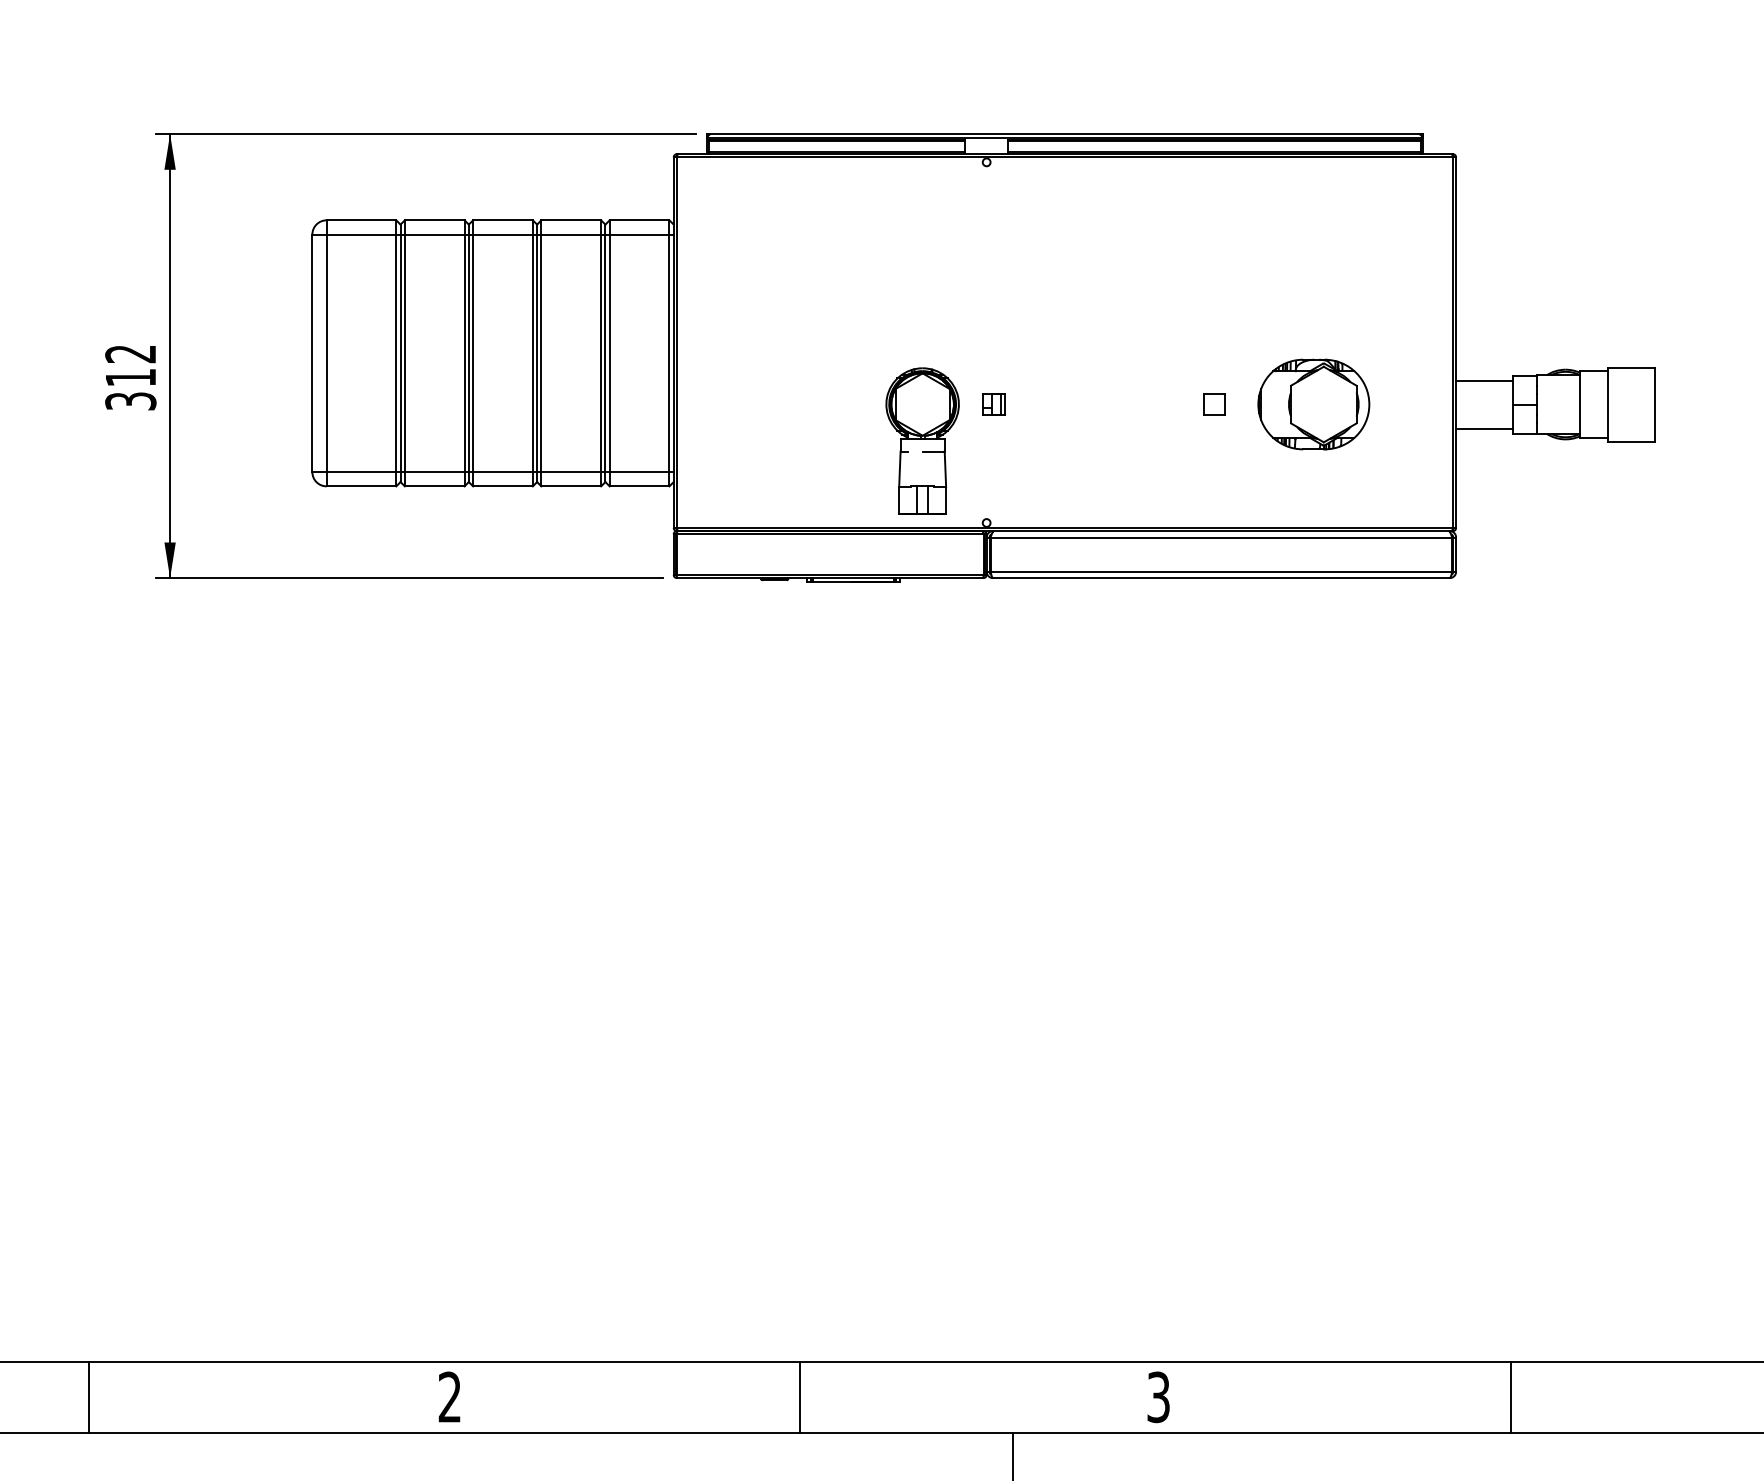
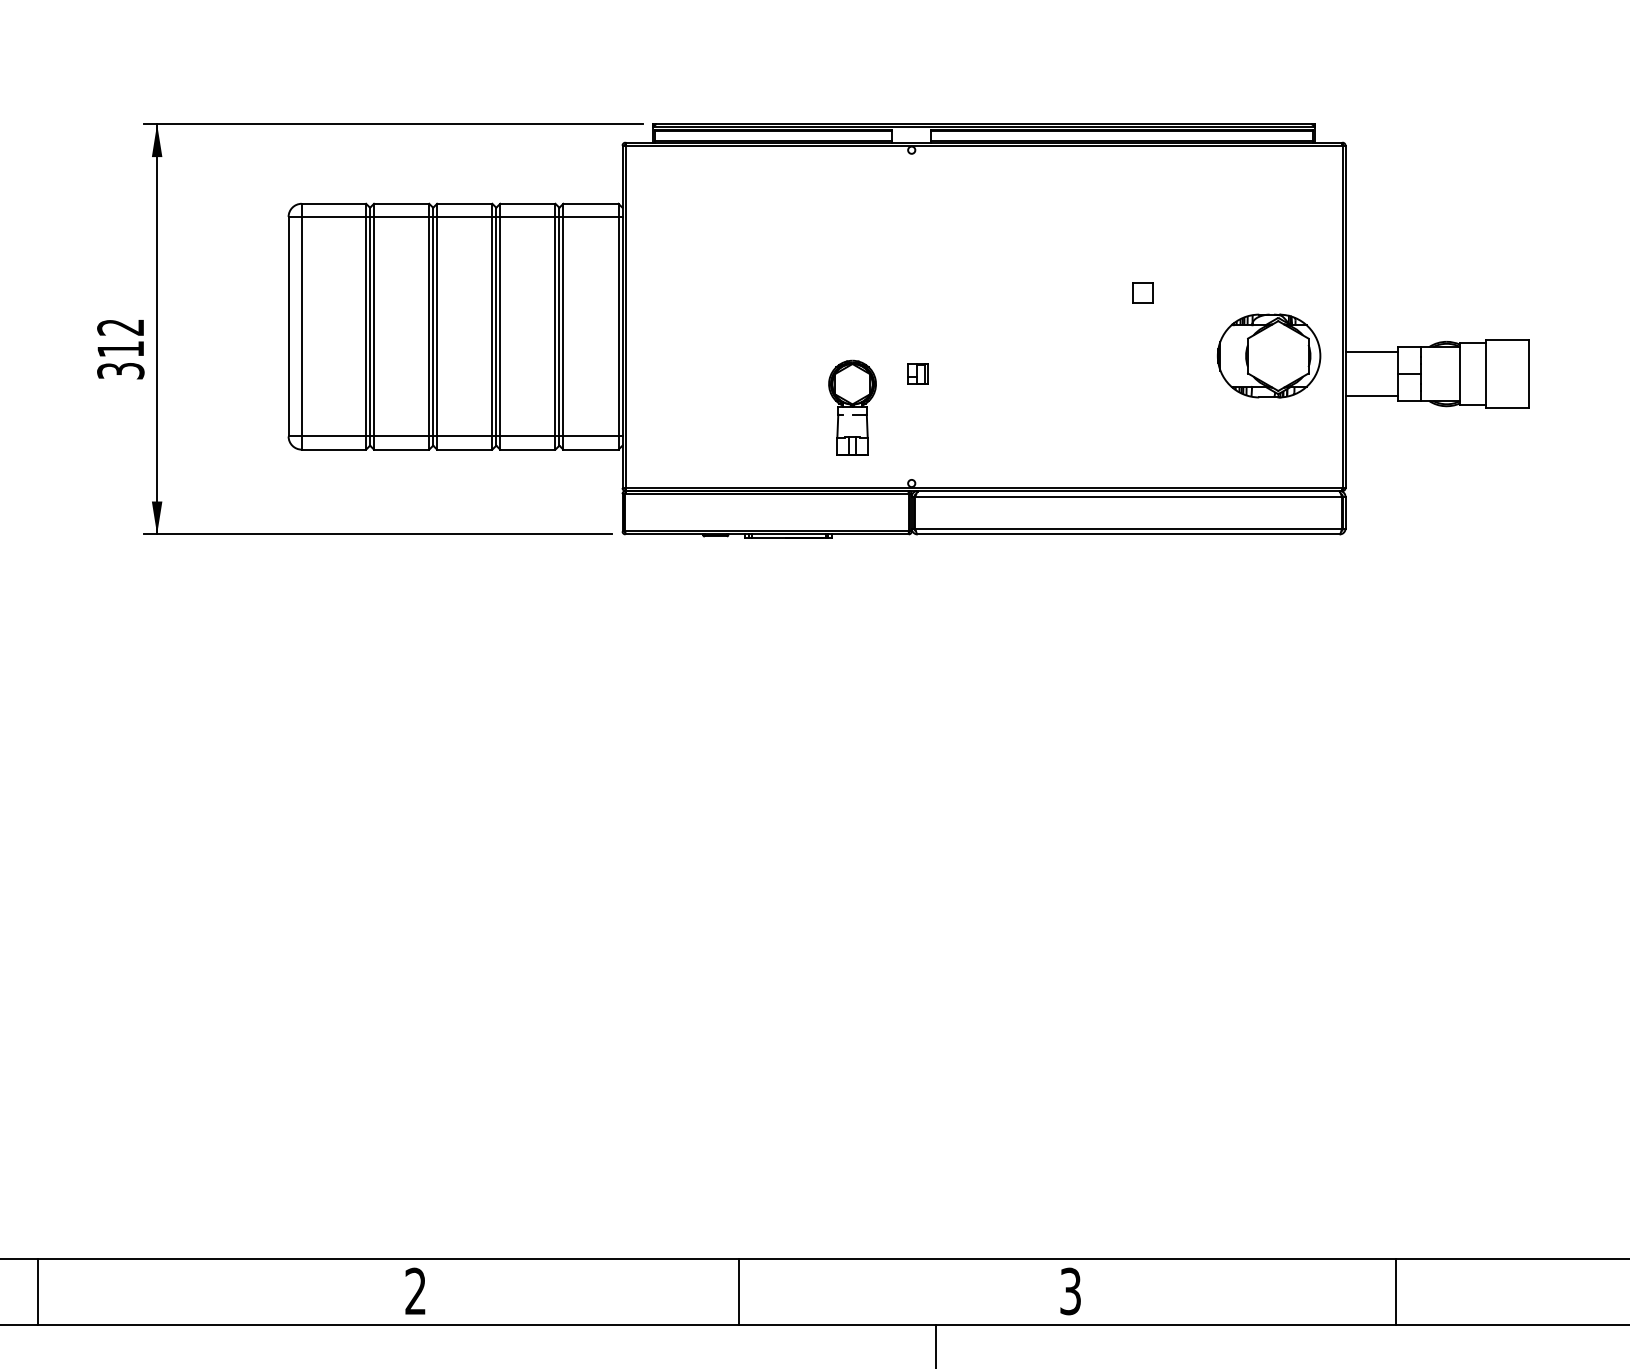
part: (1213, 403) -> (1142, 292), moved
part: (1314, 403) -> (1269, 355), moved
part: (922, 440) -> (852, 407), size x0.7
line: (88, 1397) -> (37, 1291), moved

